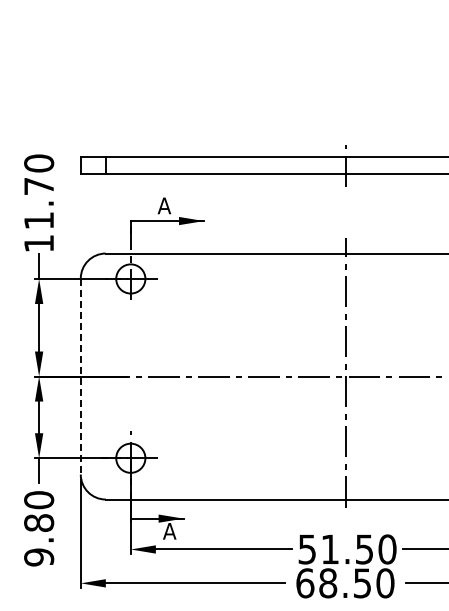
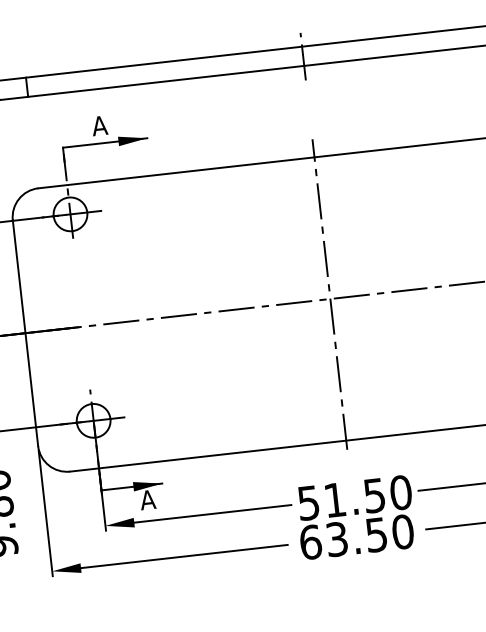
line: (80, 376) -> (25, 333), dashed -> solid
text: (328, 583) -> (337, 539), 68.50 -> 63.50

